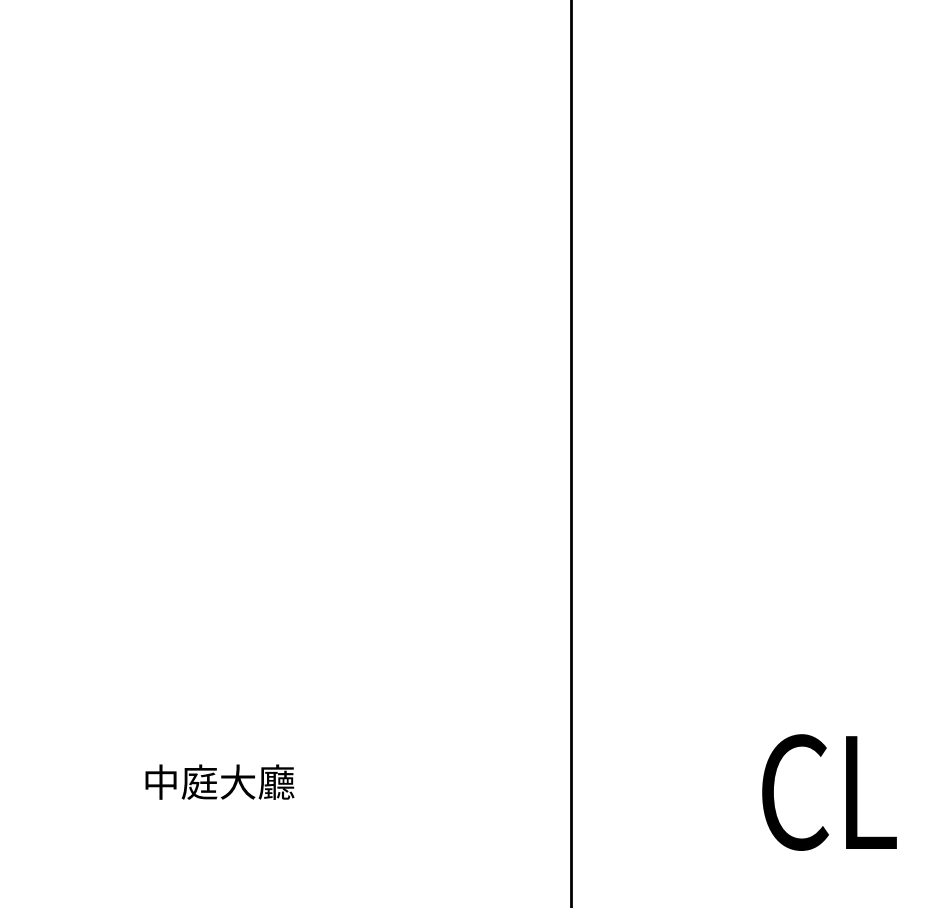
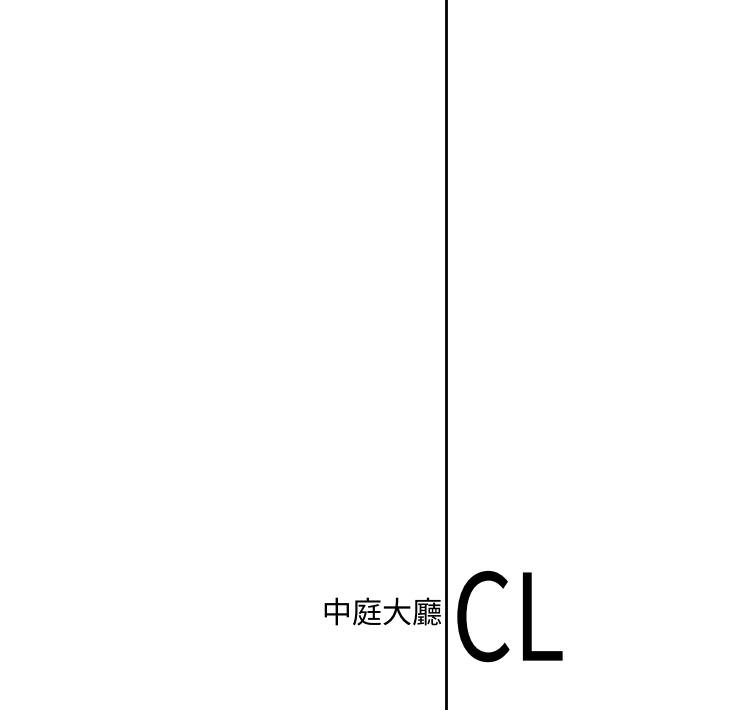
text: (219, 781) -> (382, 611), moved
text: (829, 792) -> (509, 616), moved

